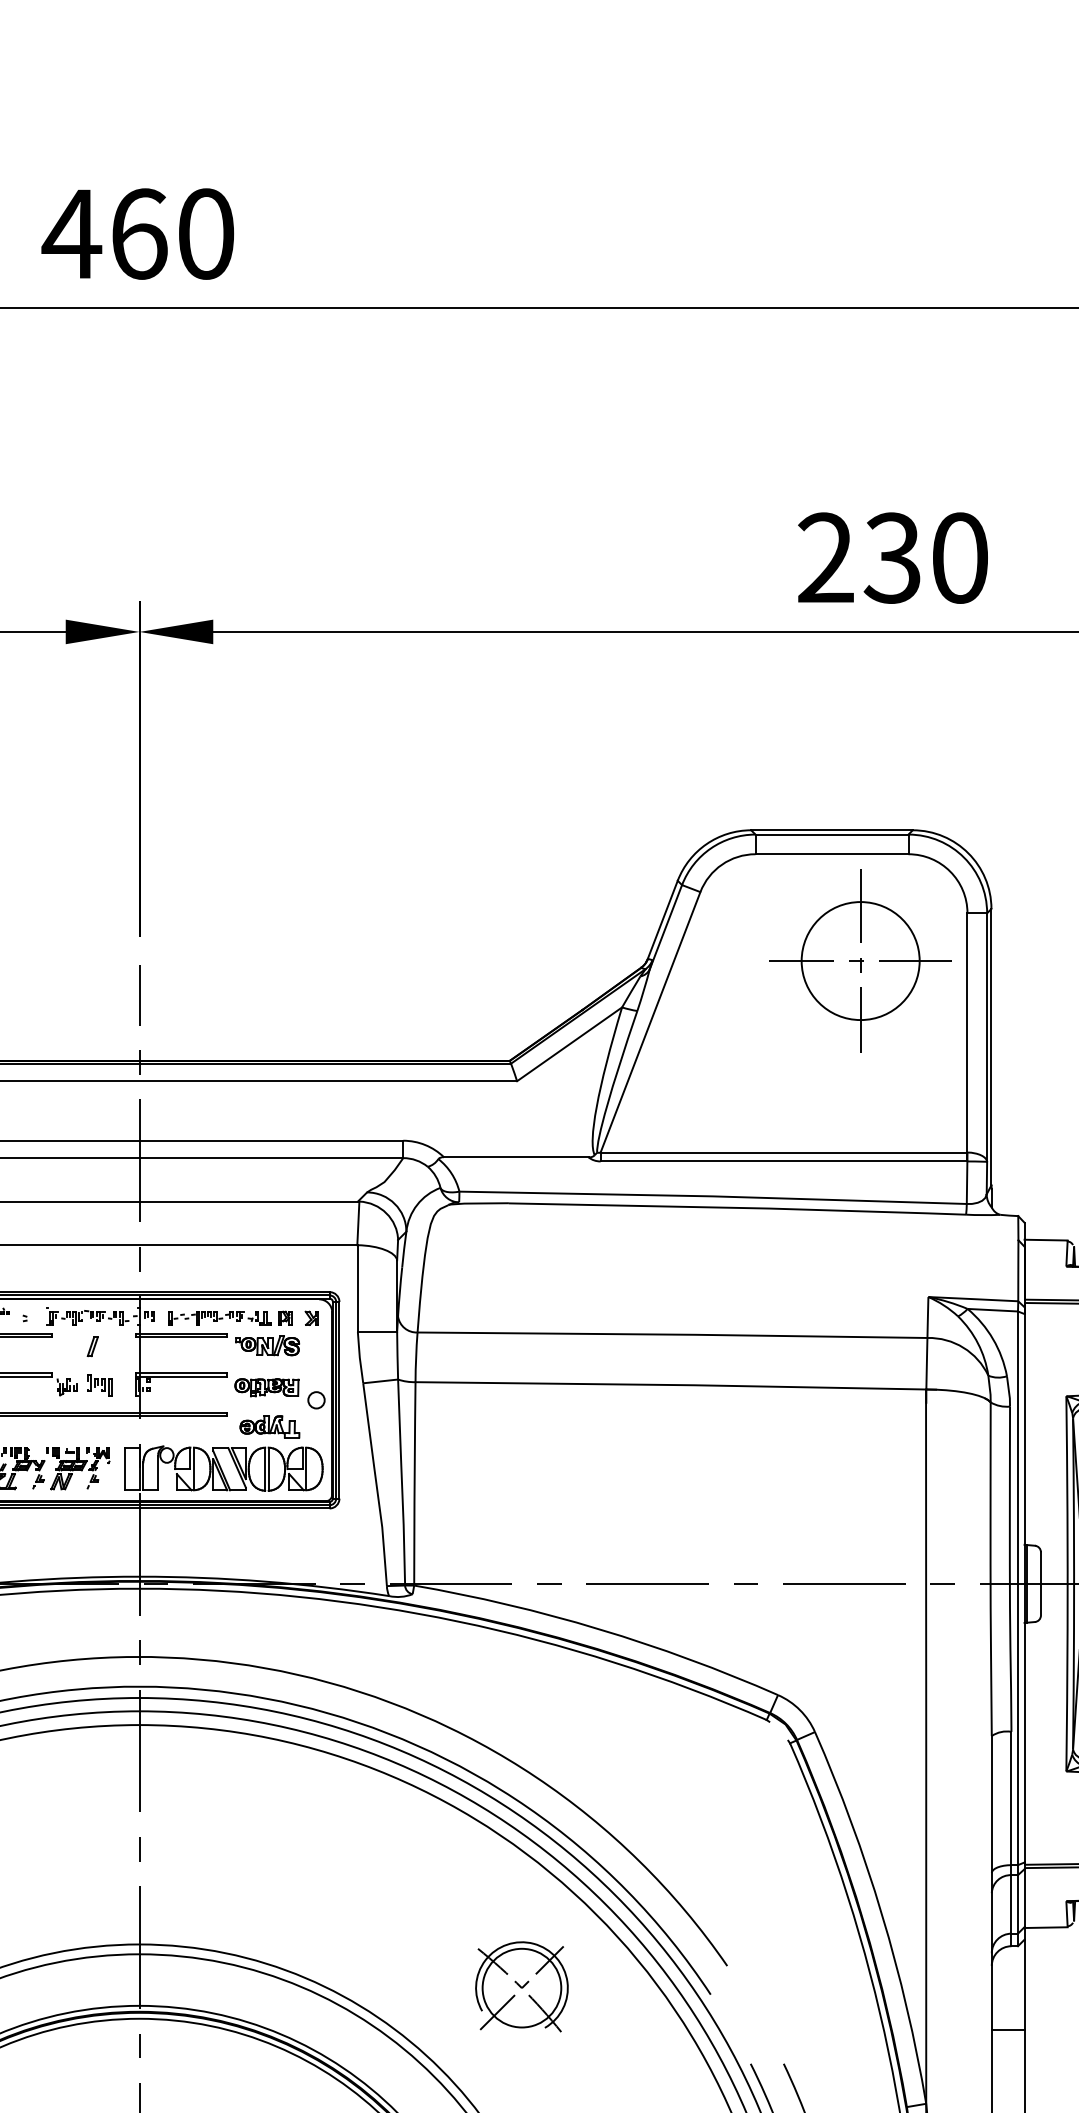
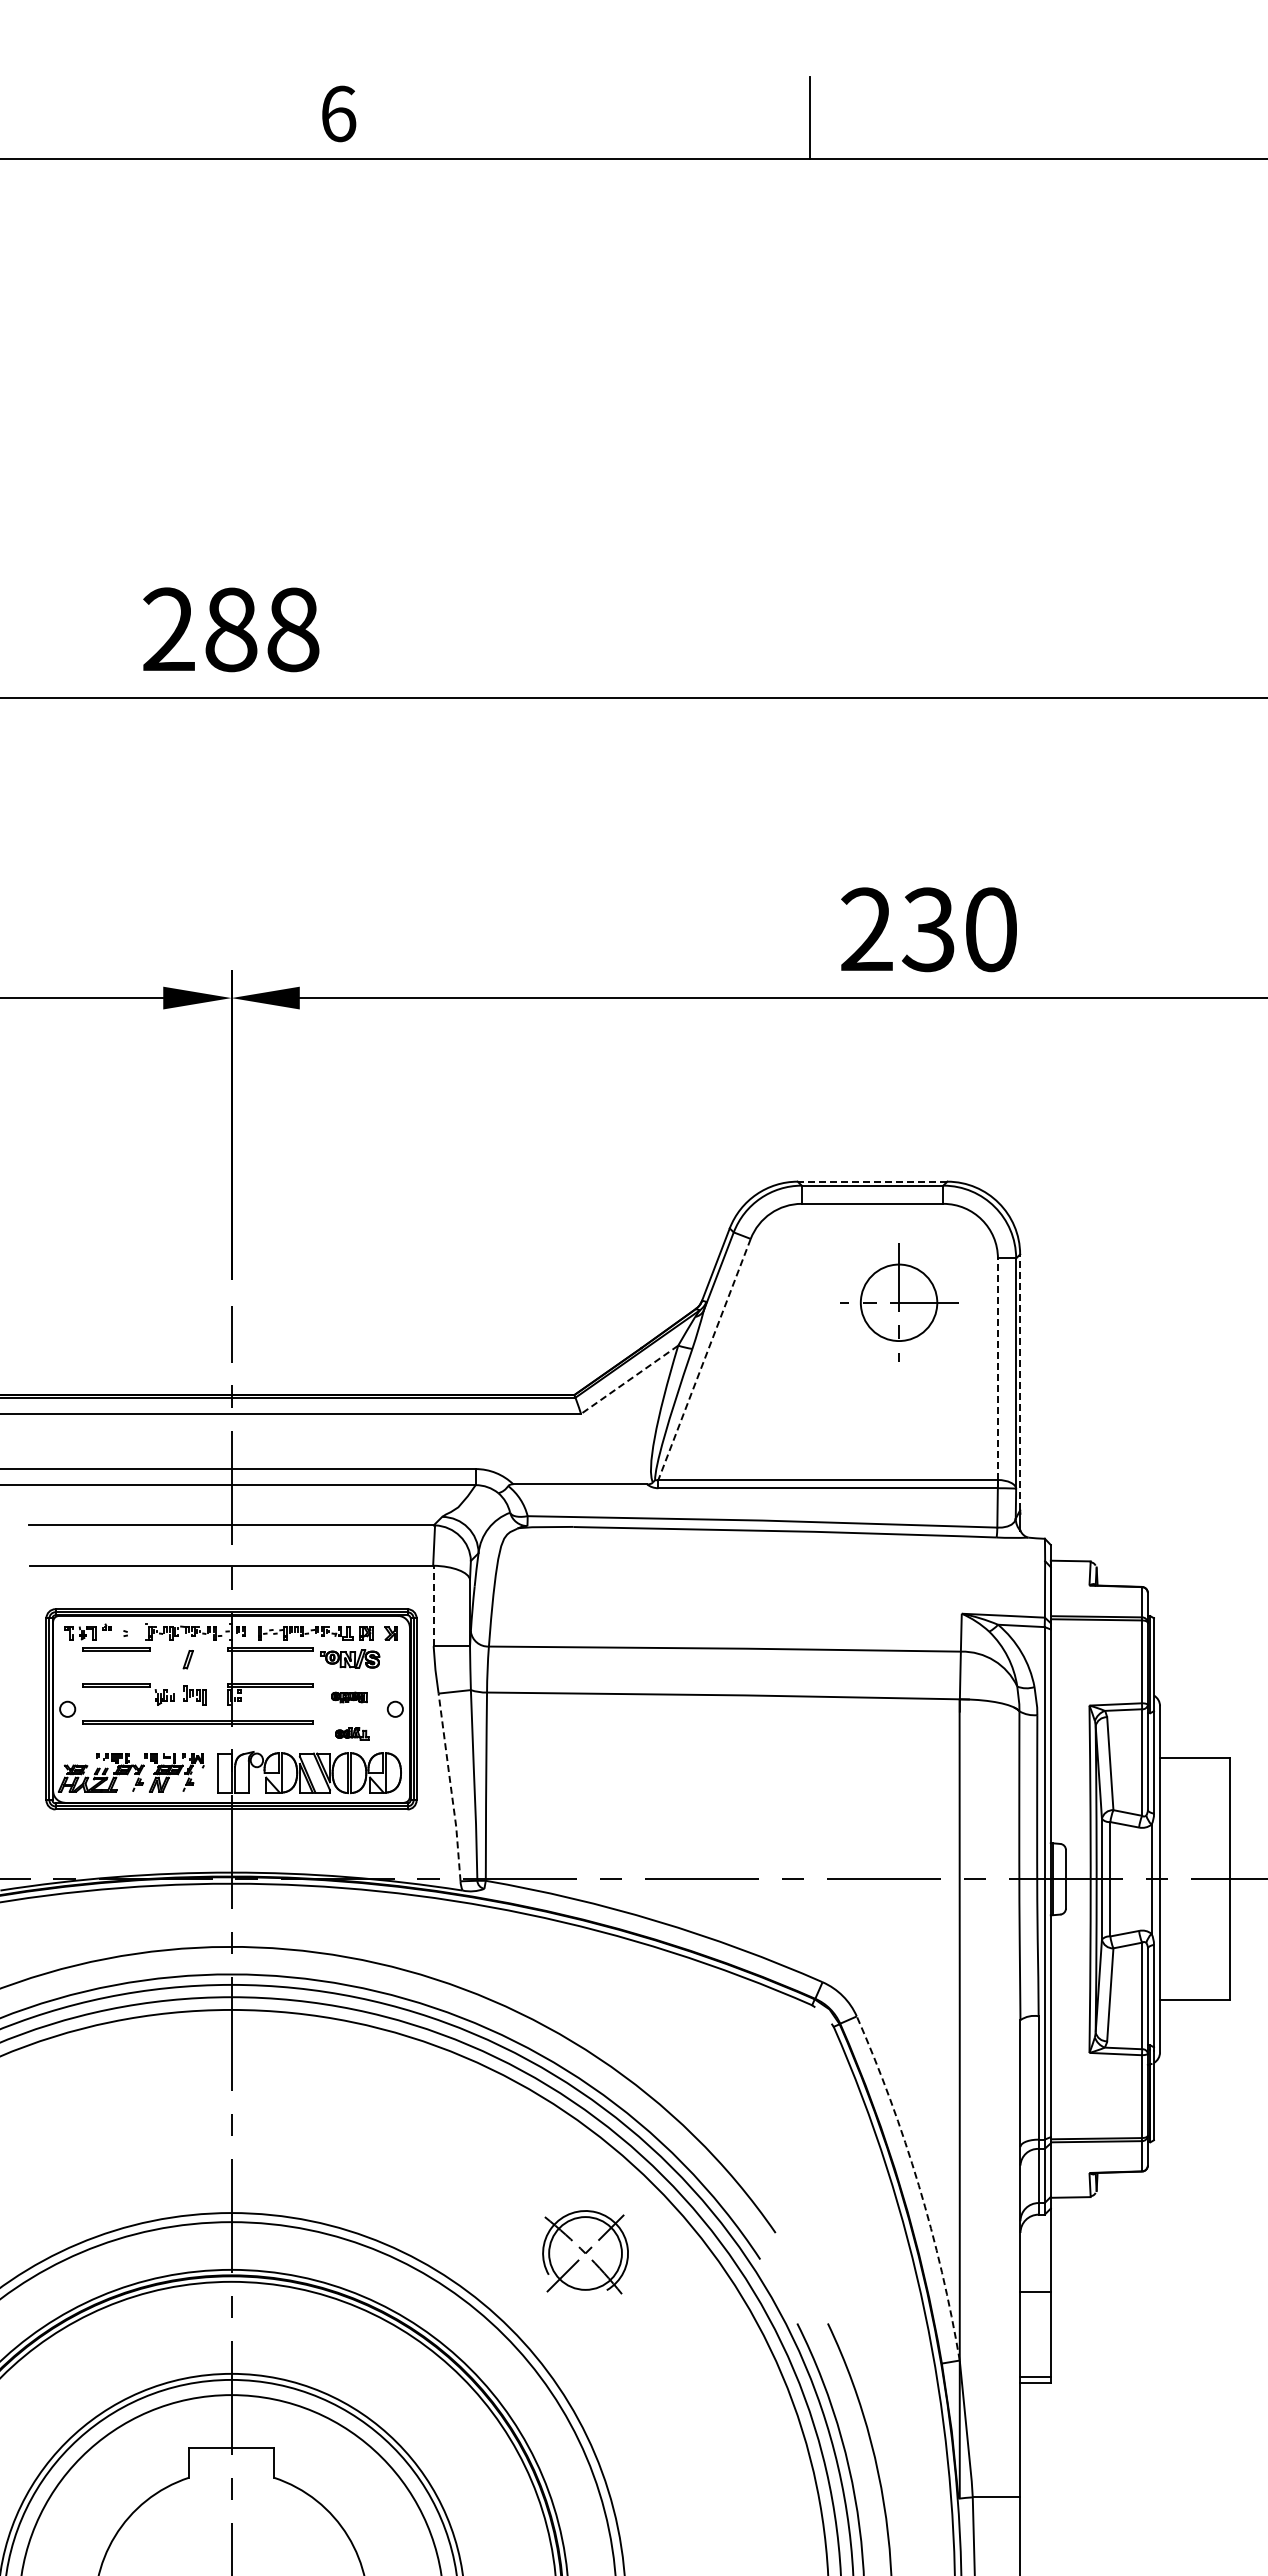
text: (137, 233) -> (229, 629), 460 -> 288
line: (831, 830) -> (872, 1181), solid -> dashed
part: (860, 960) -> (898, 1302), size x0.7
line: (650, 1022) -> (704, 1359), solid -> dashed
line: (966, 1033) -> (997, 1369), solid -> dashed
line: (569, 1045) -> (629, 1380), solid -> dashed
line: (991, 1047) -> (1020, 1382), solid -> dashed
line: (357, 1288) -> (433, 1605), solid -> dashed
part: (266, 1387) -> (349, 1697), size x0.6
part: (270, 1426) -> (352, 1733), size x0.6
line: (376, 1484) -> (450, 1787), solid -> dashed
arc: (881, 1914) -> (918, 2185), solid -> dashed

